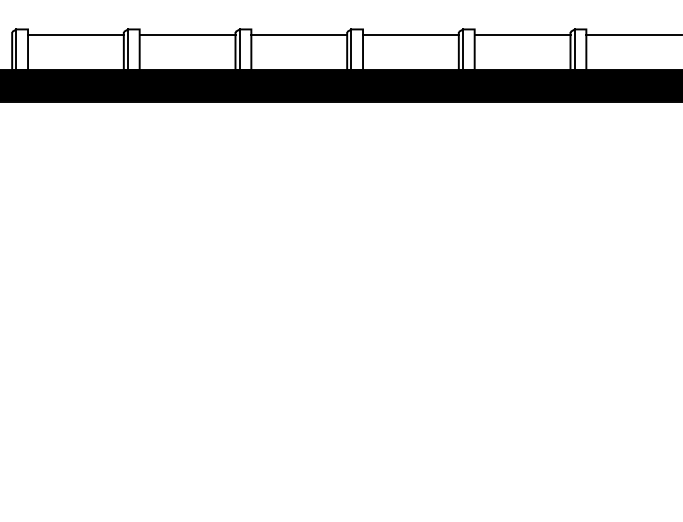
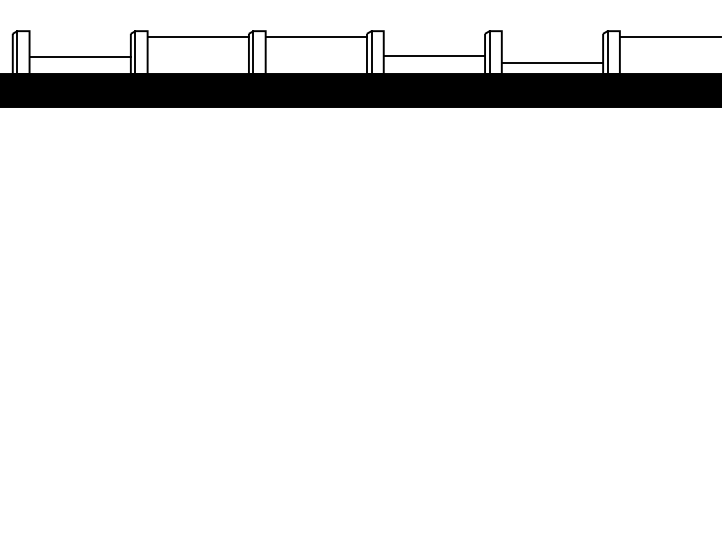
line: (75, 35) -> (79, 57), moved
line: (411, 35) -> (434, 56), moved
line: (522, 35) -> (552, 63), moved

